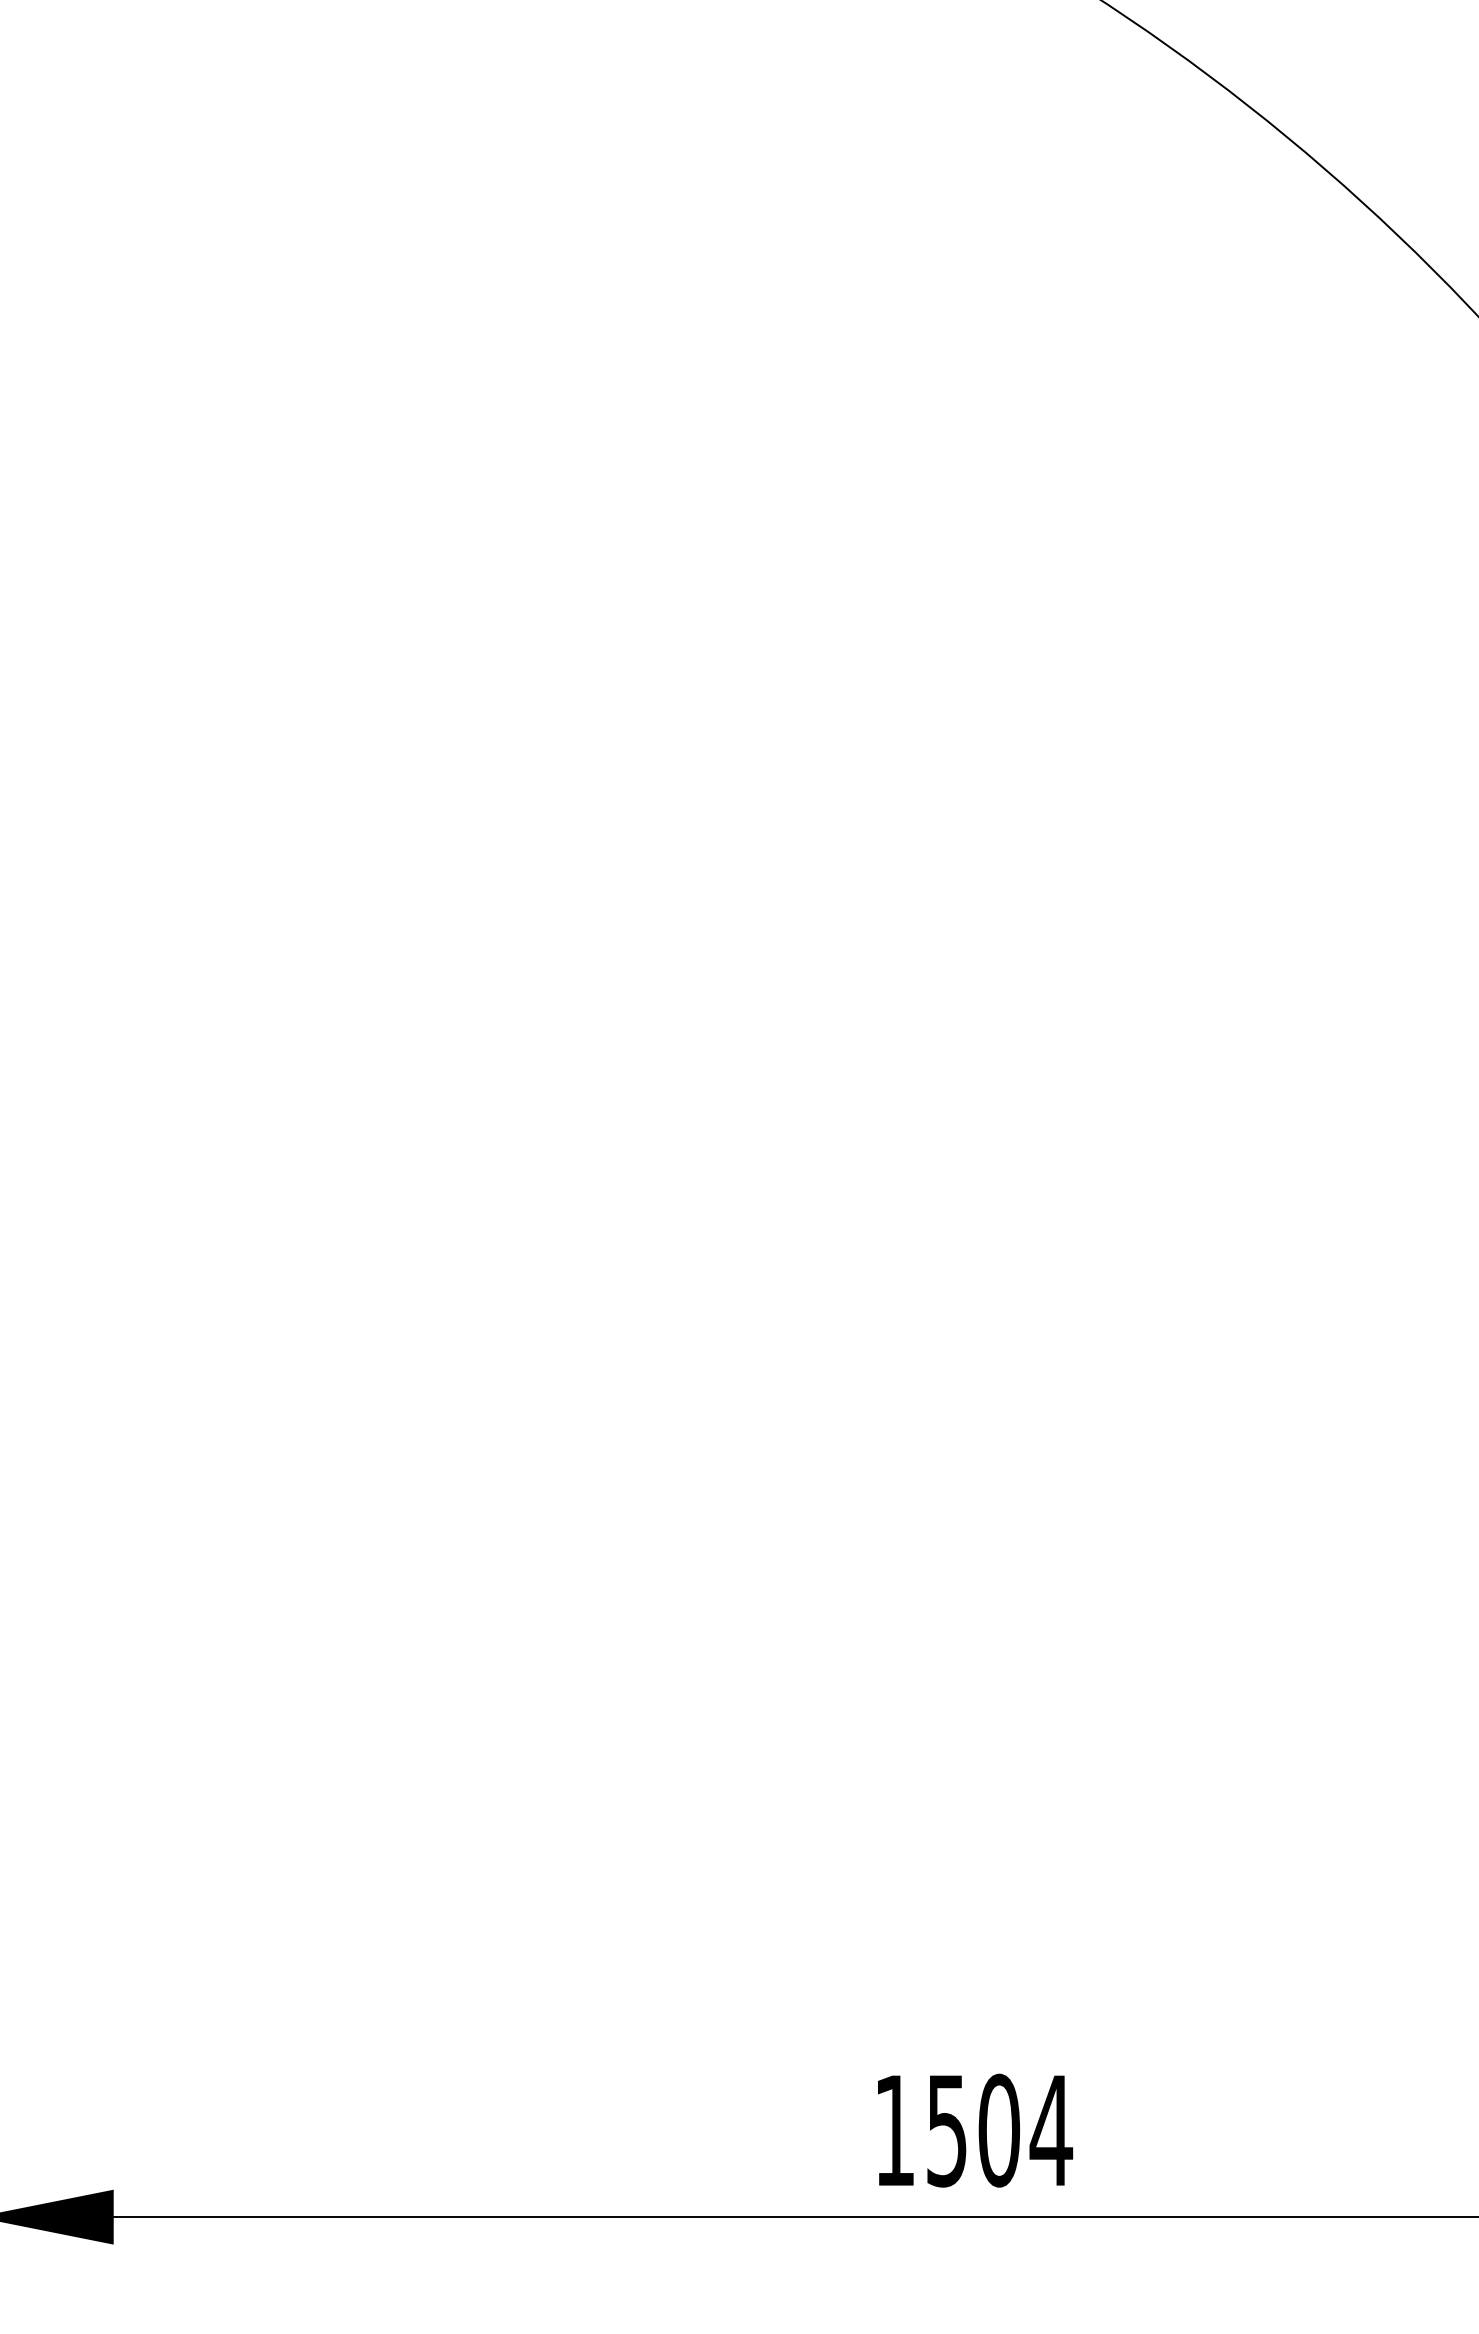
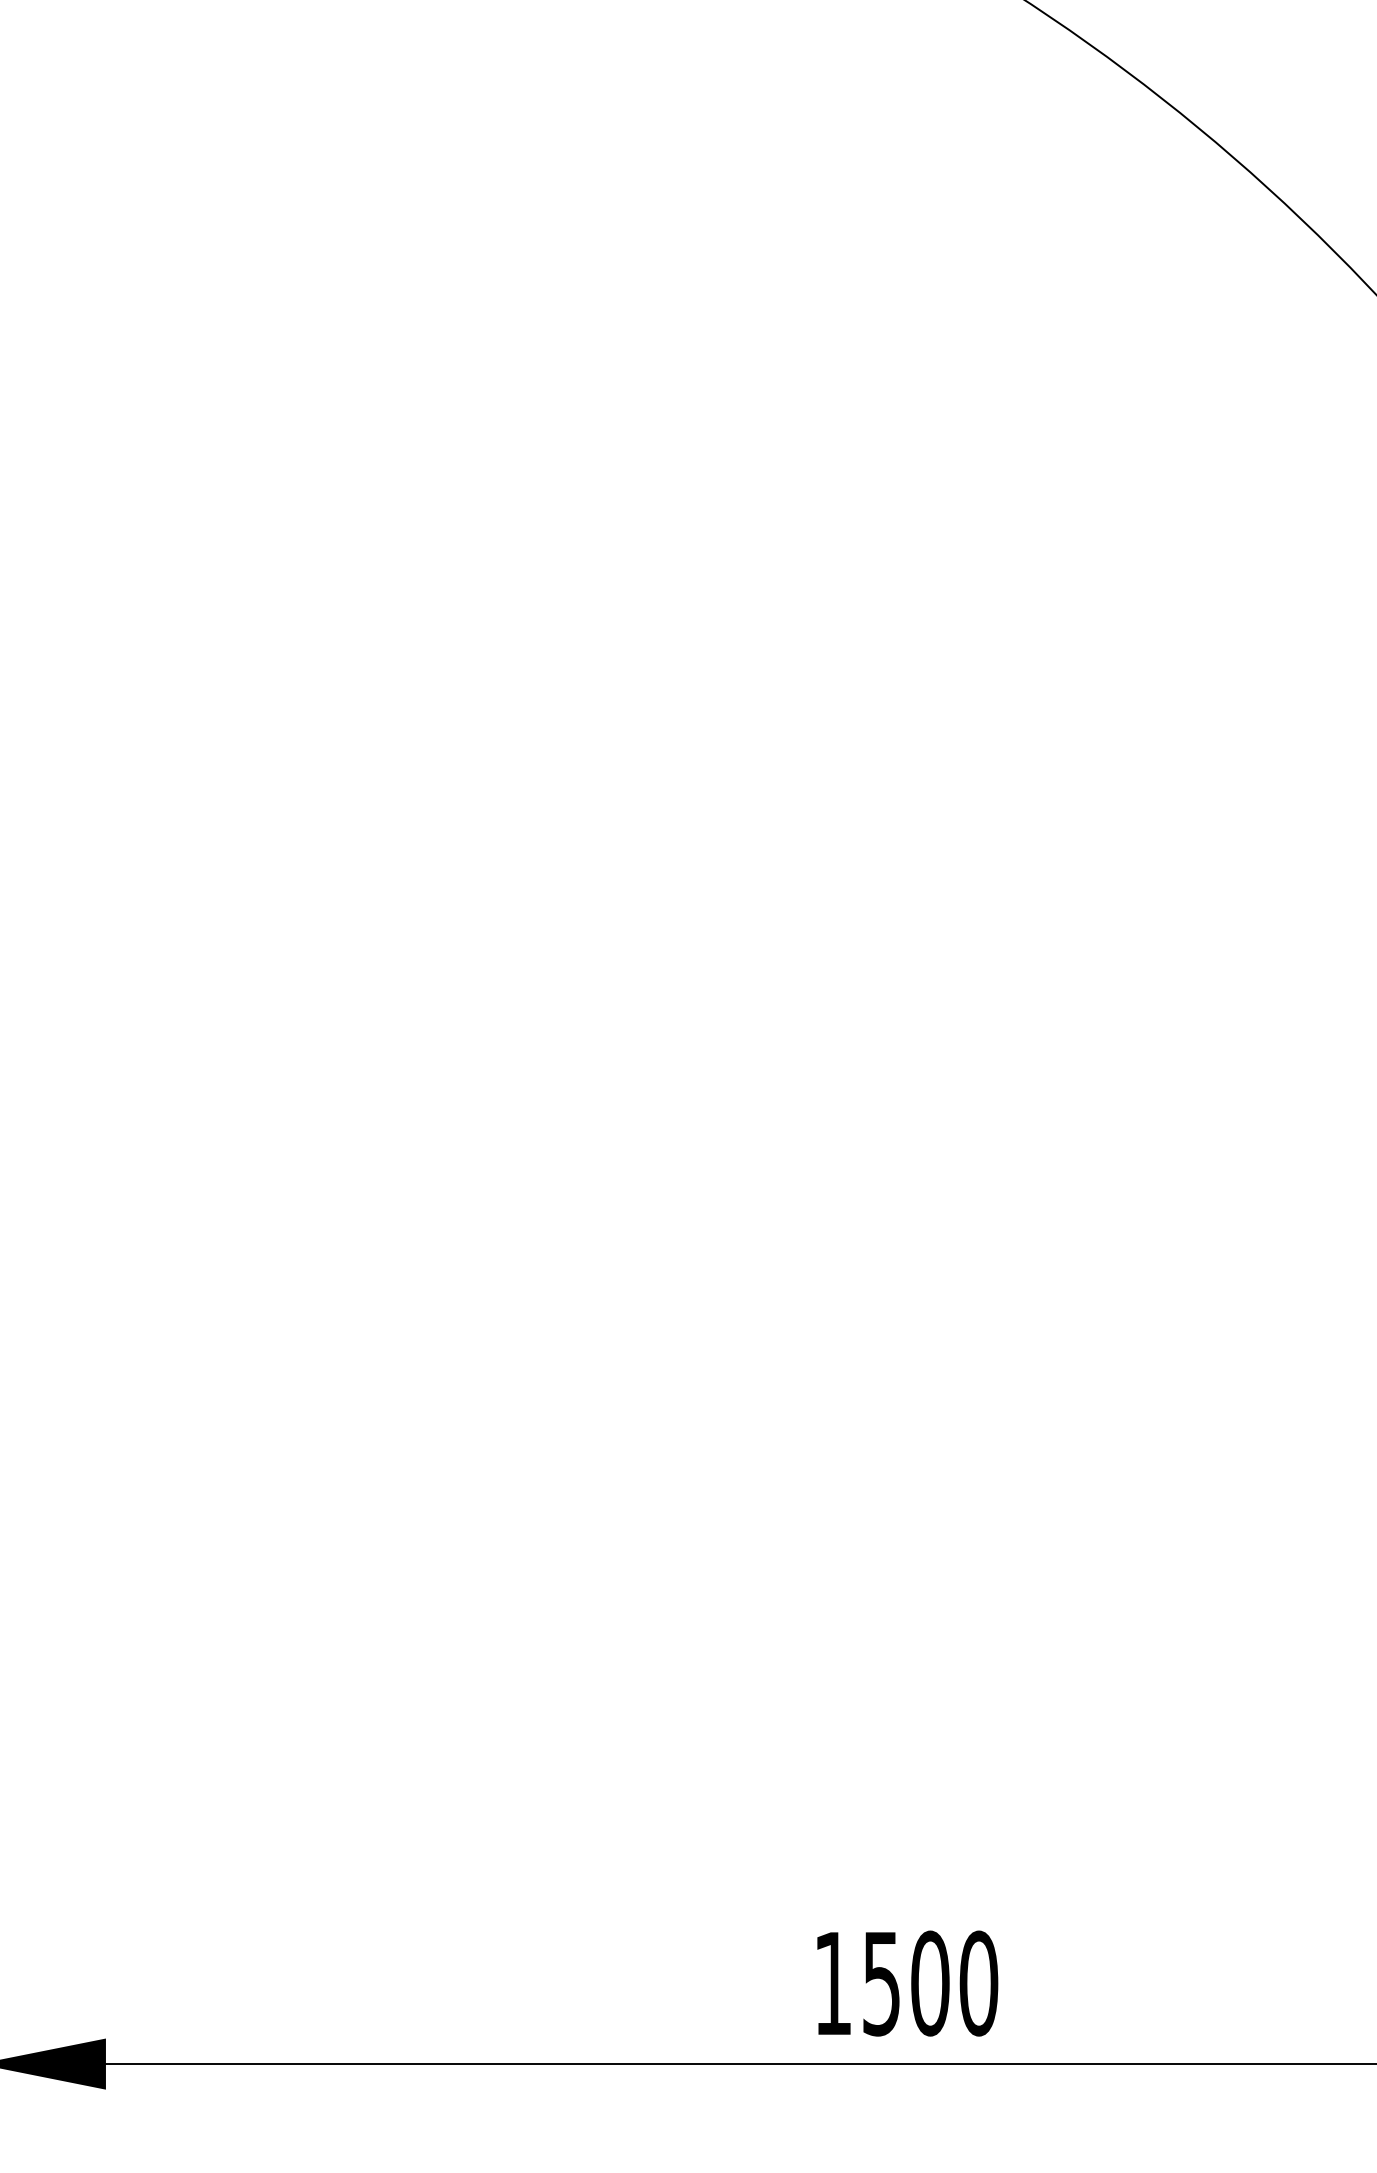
text: (1051, 2130) -> (978, 1983), 1504 -> 1500

